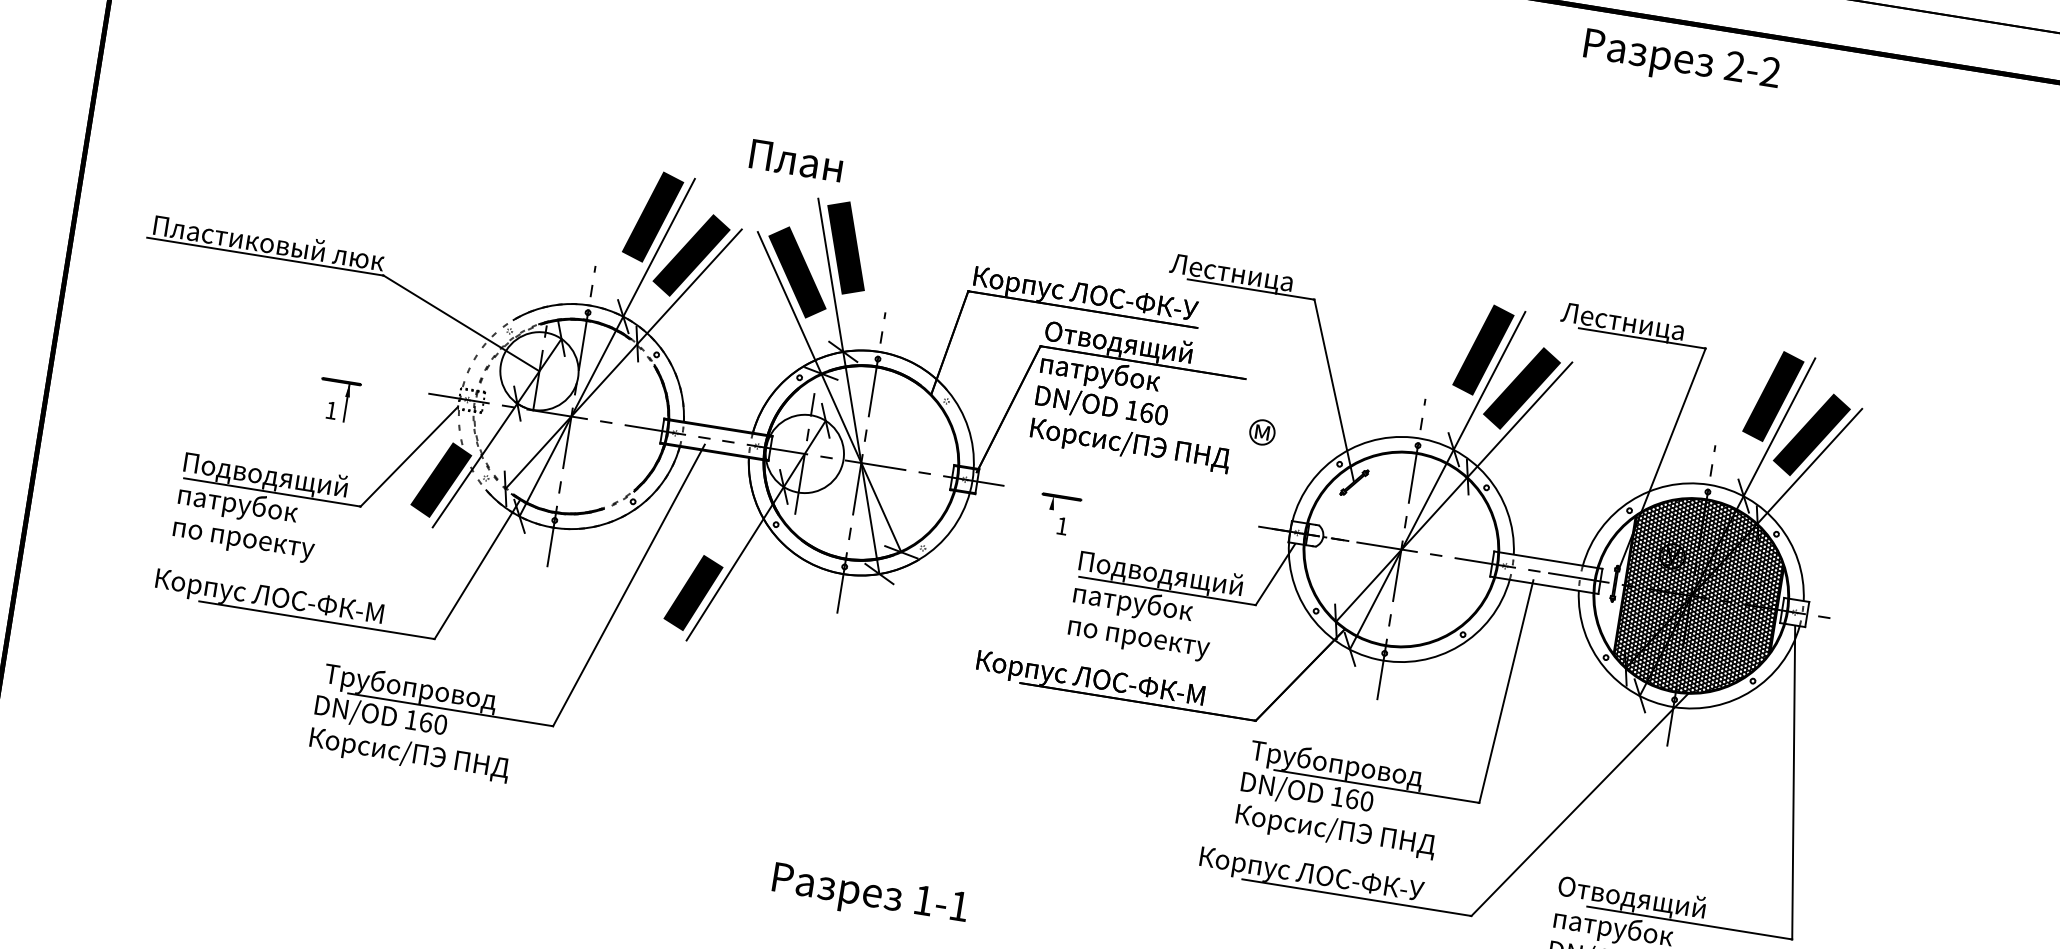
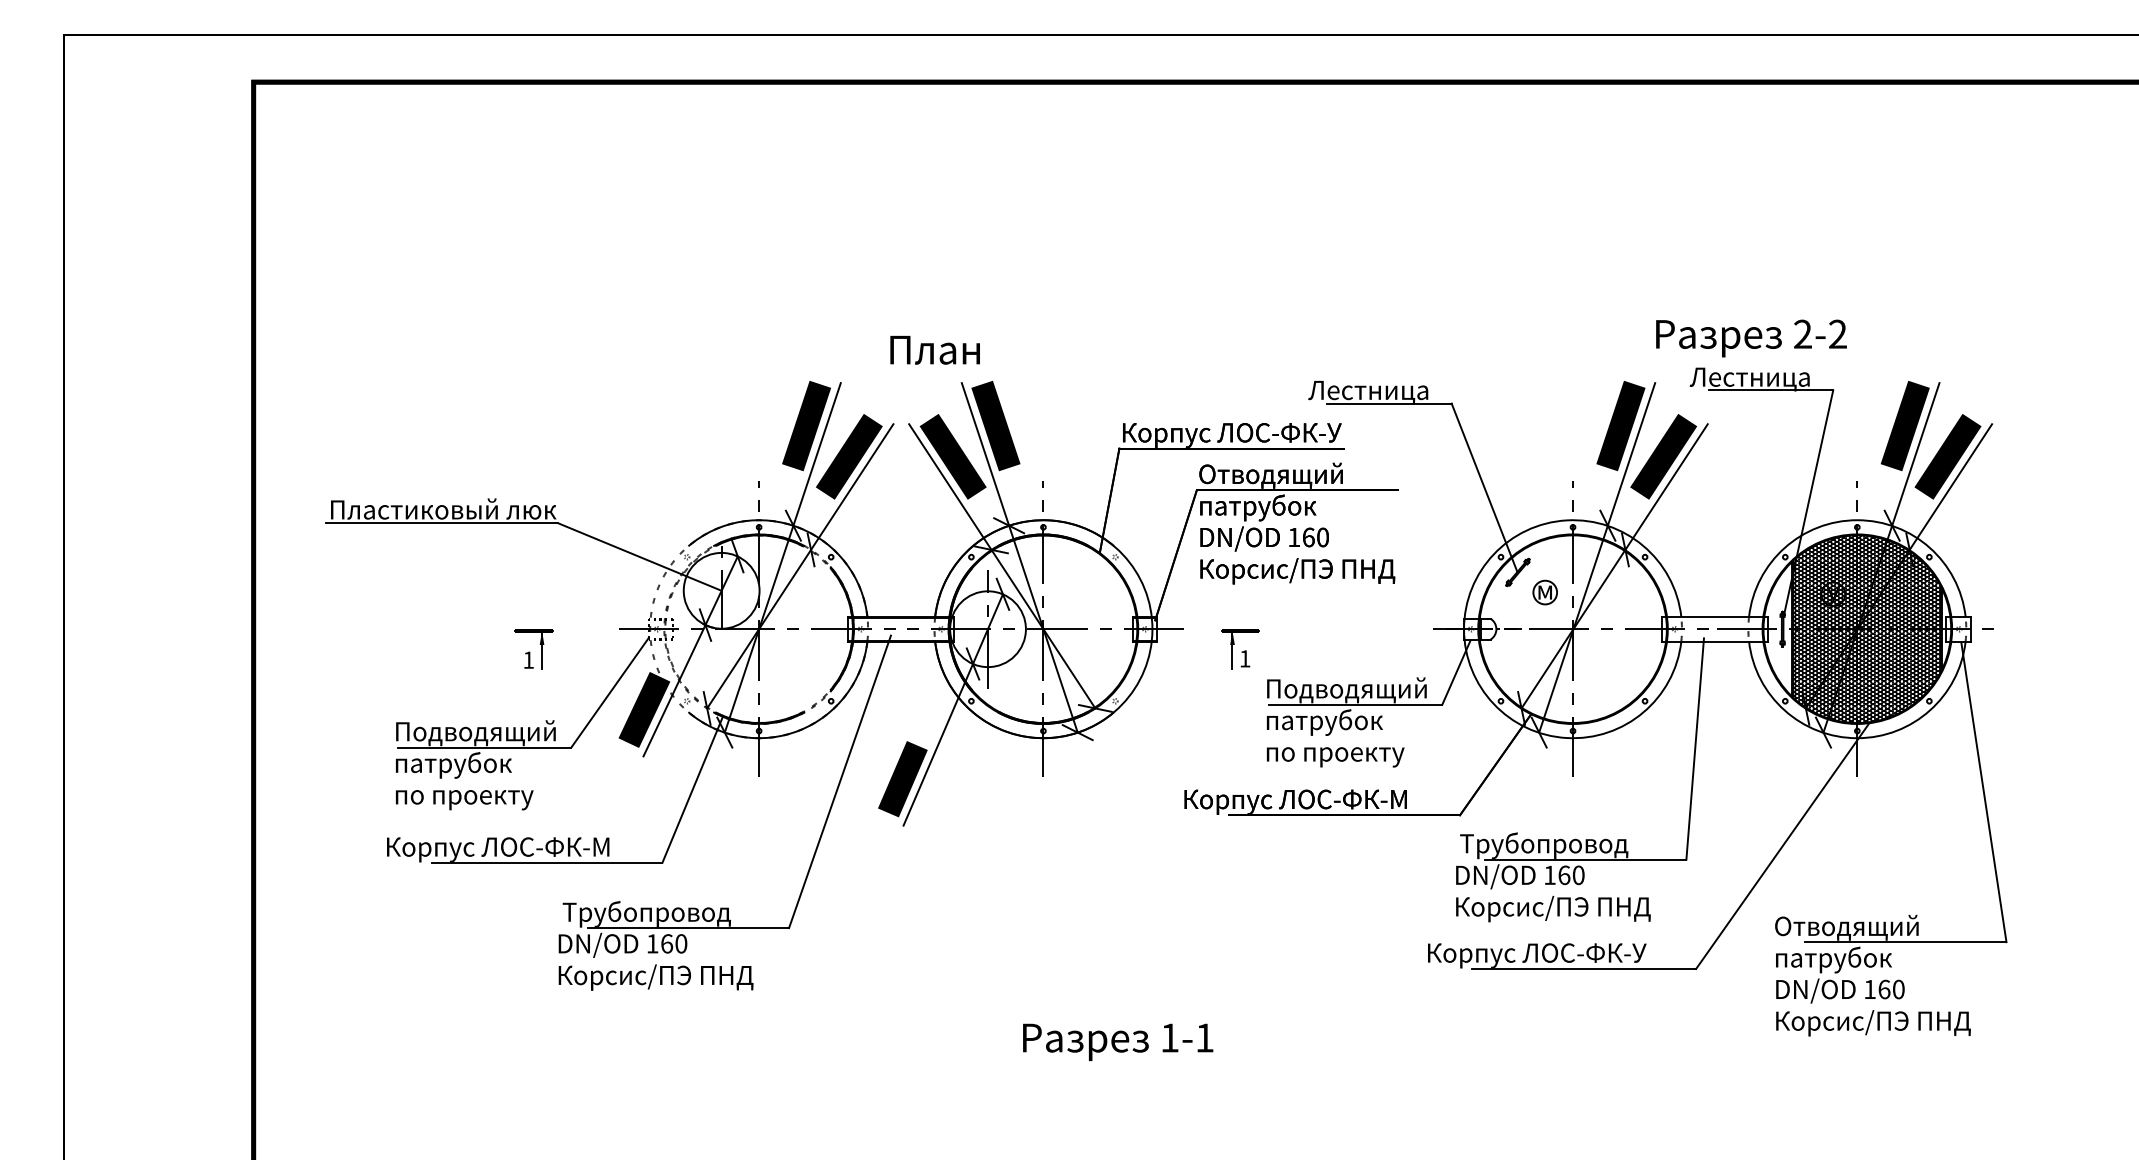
text: (1681, 62) -> (1751, 338), moved
part: (1261, 432) -> (1544, 592), moved
line: (1050, 514) -> (1232, 649), added

